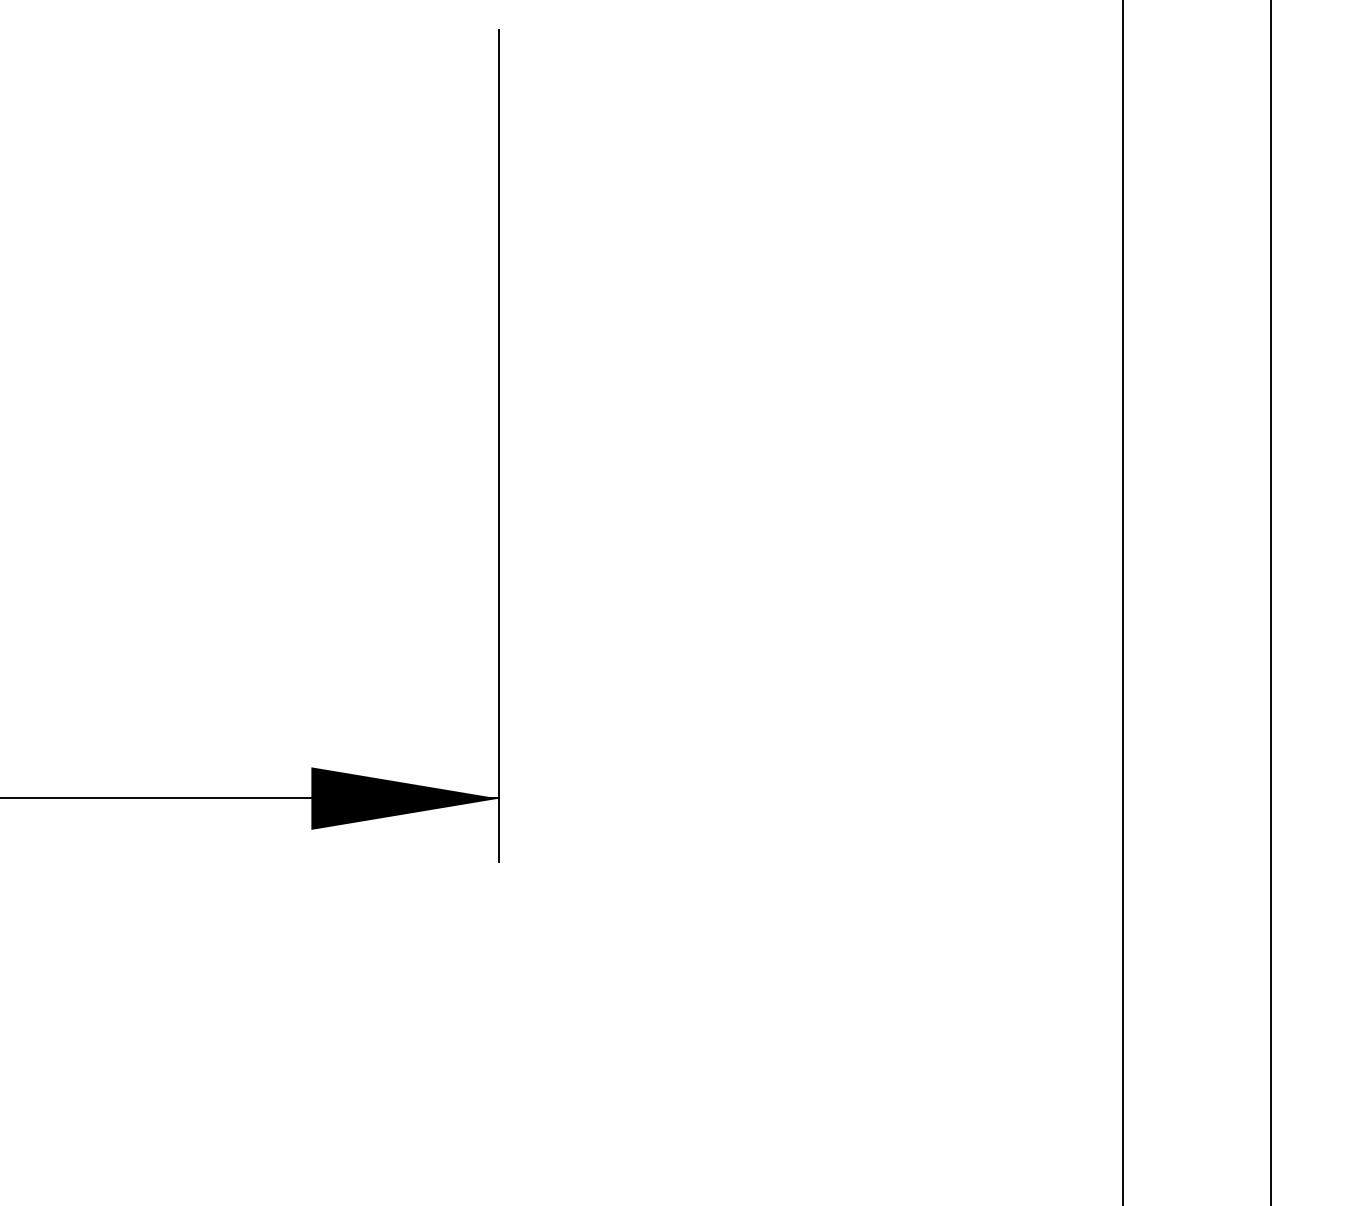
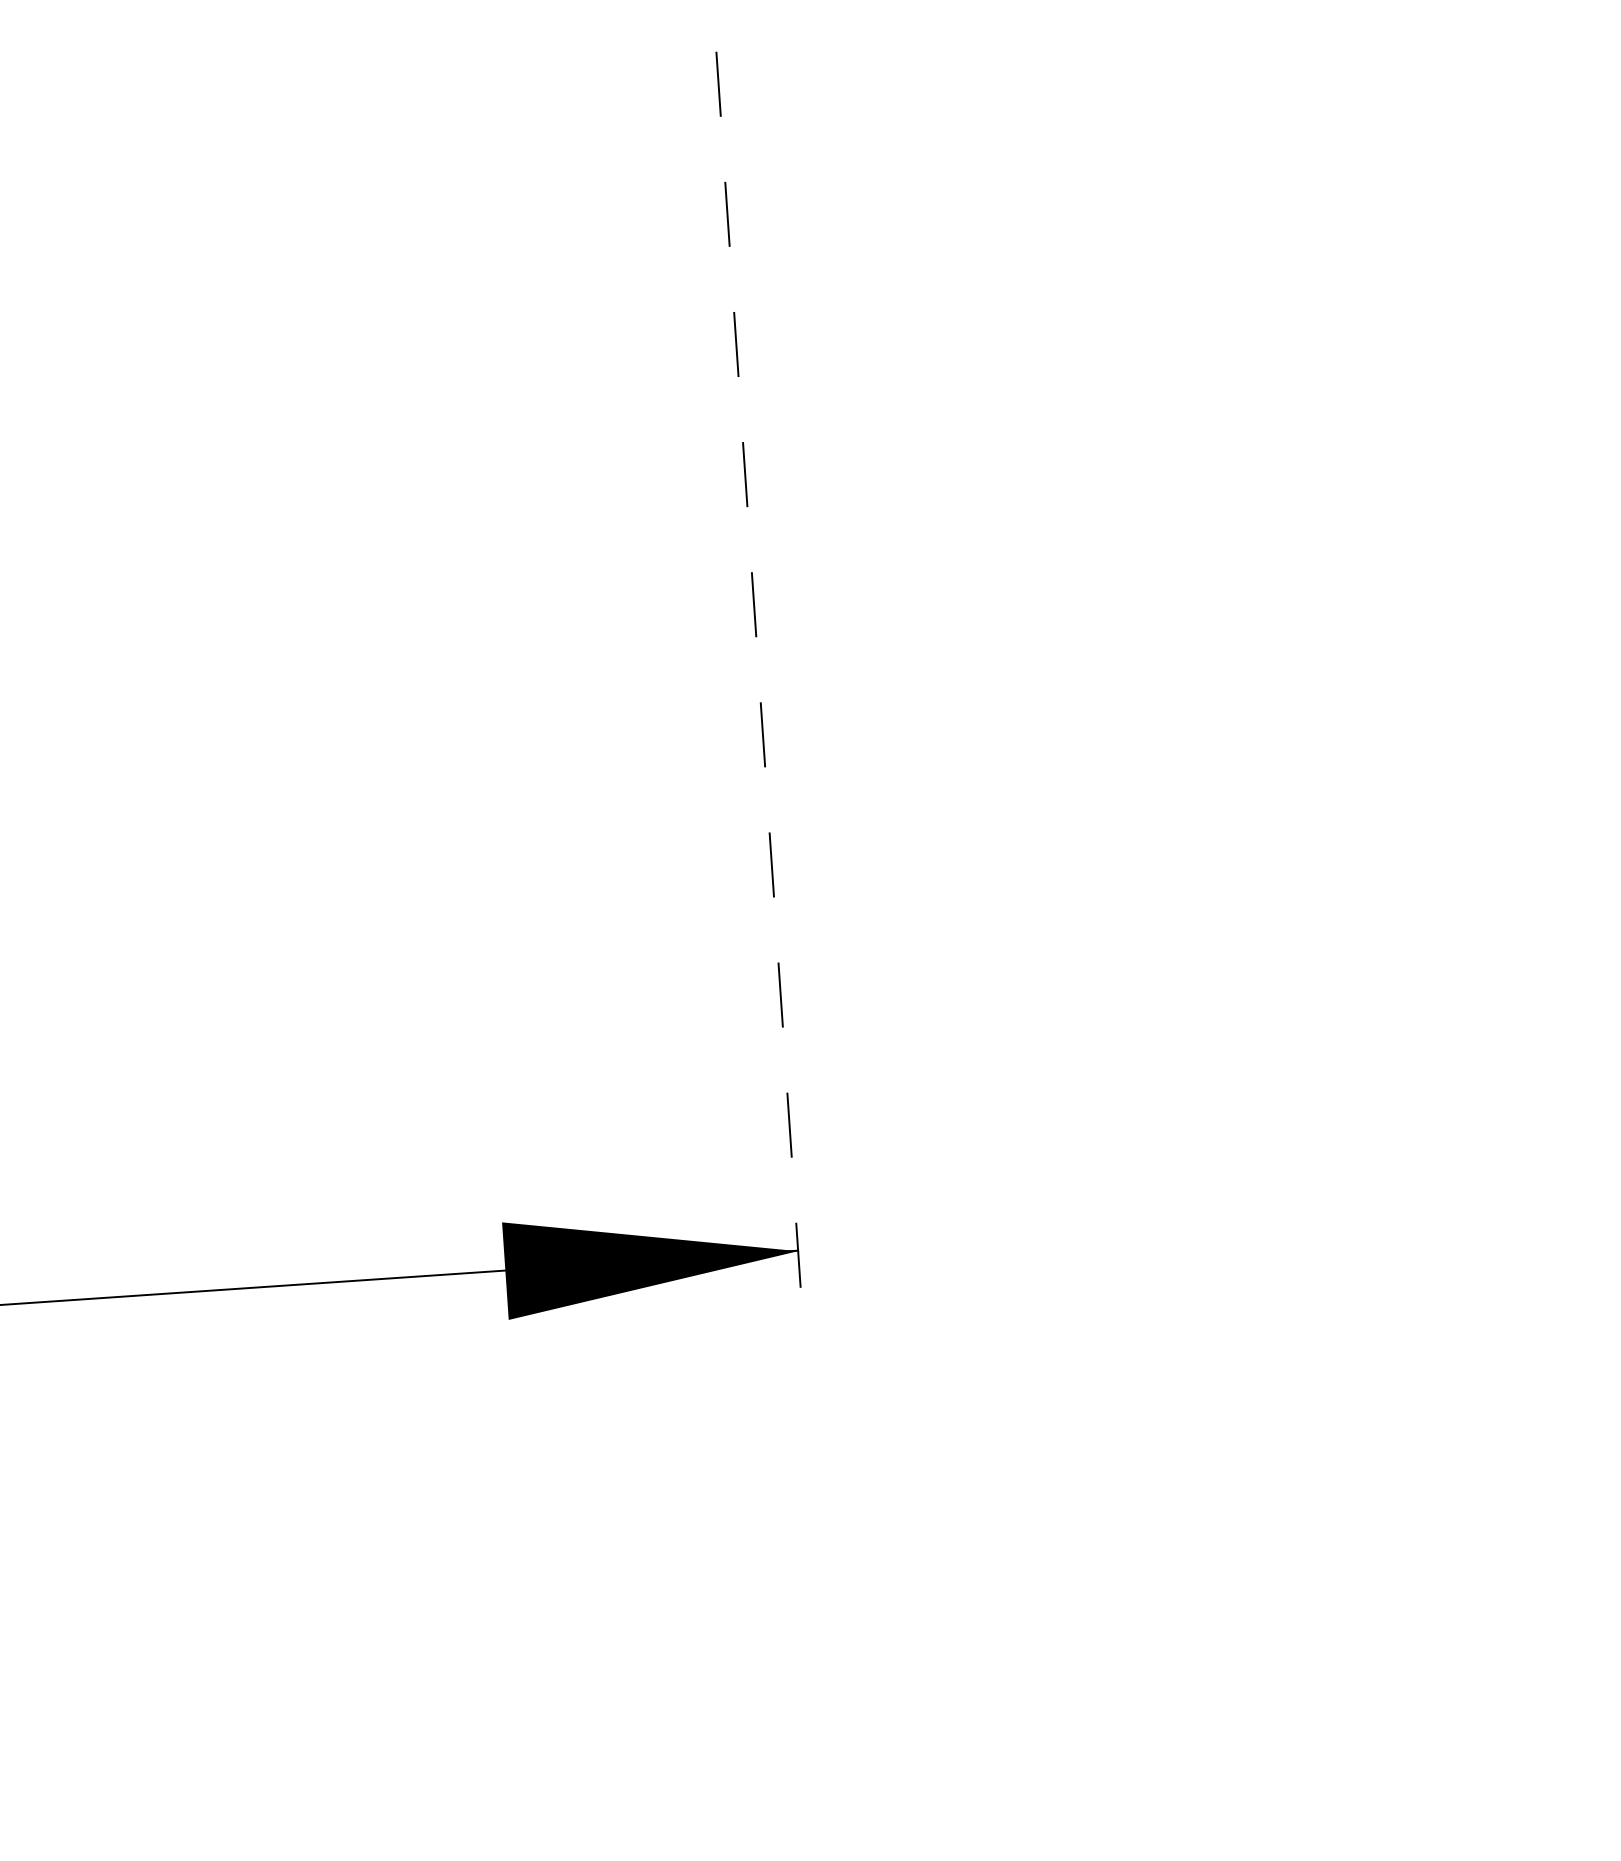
line: (499, 446) -> (761, 702), solid -> dashed

